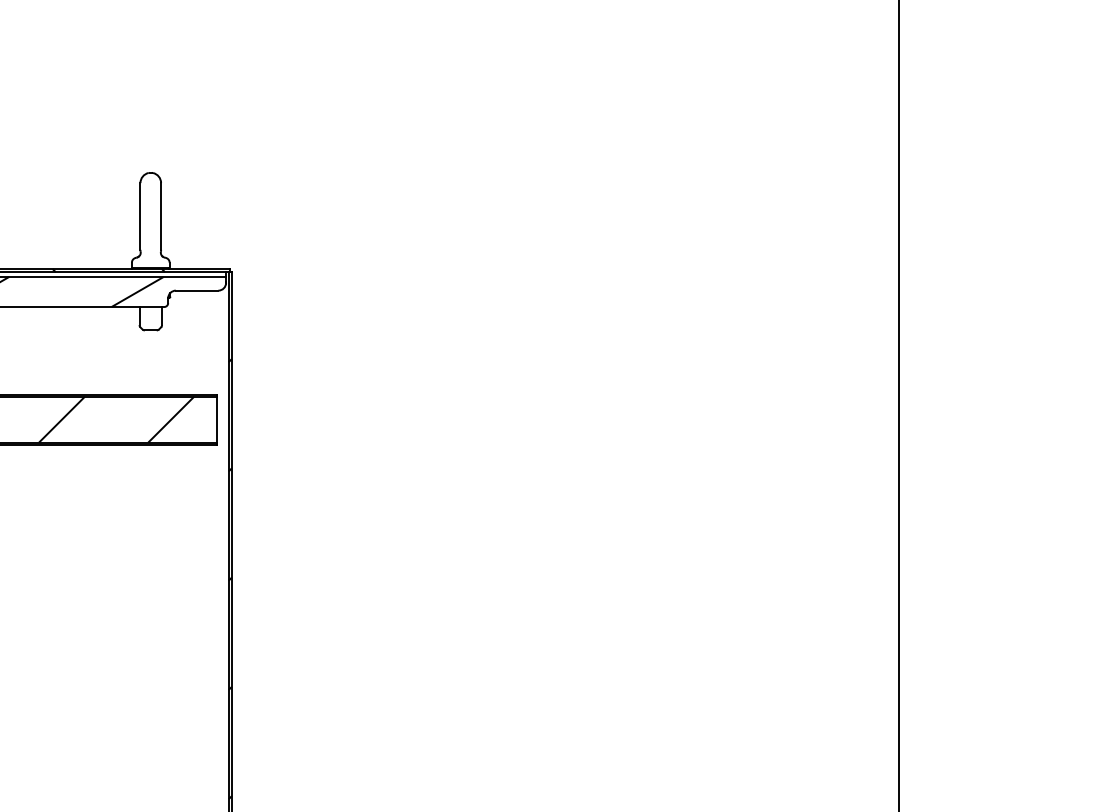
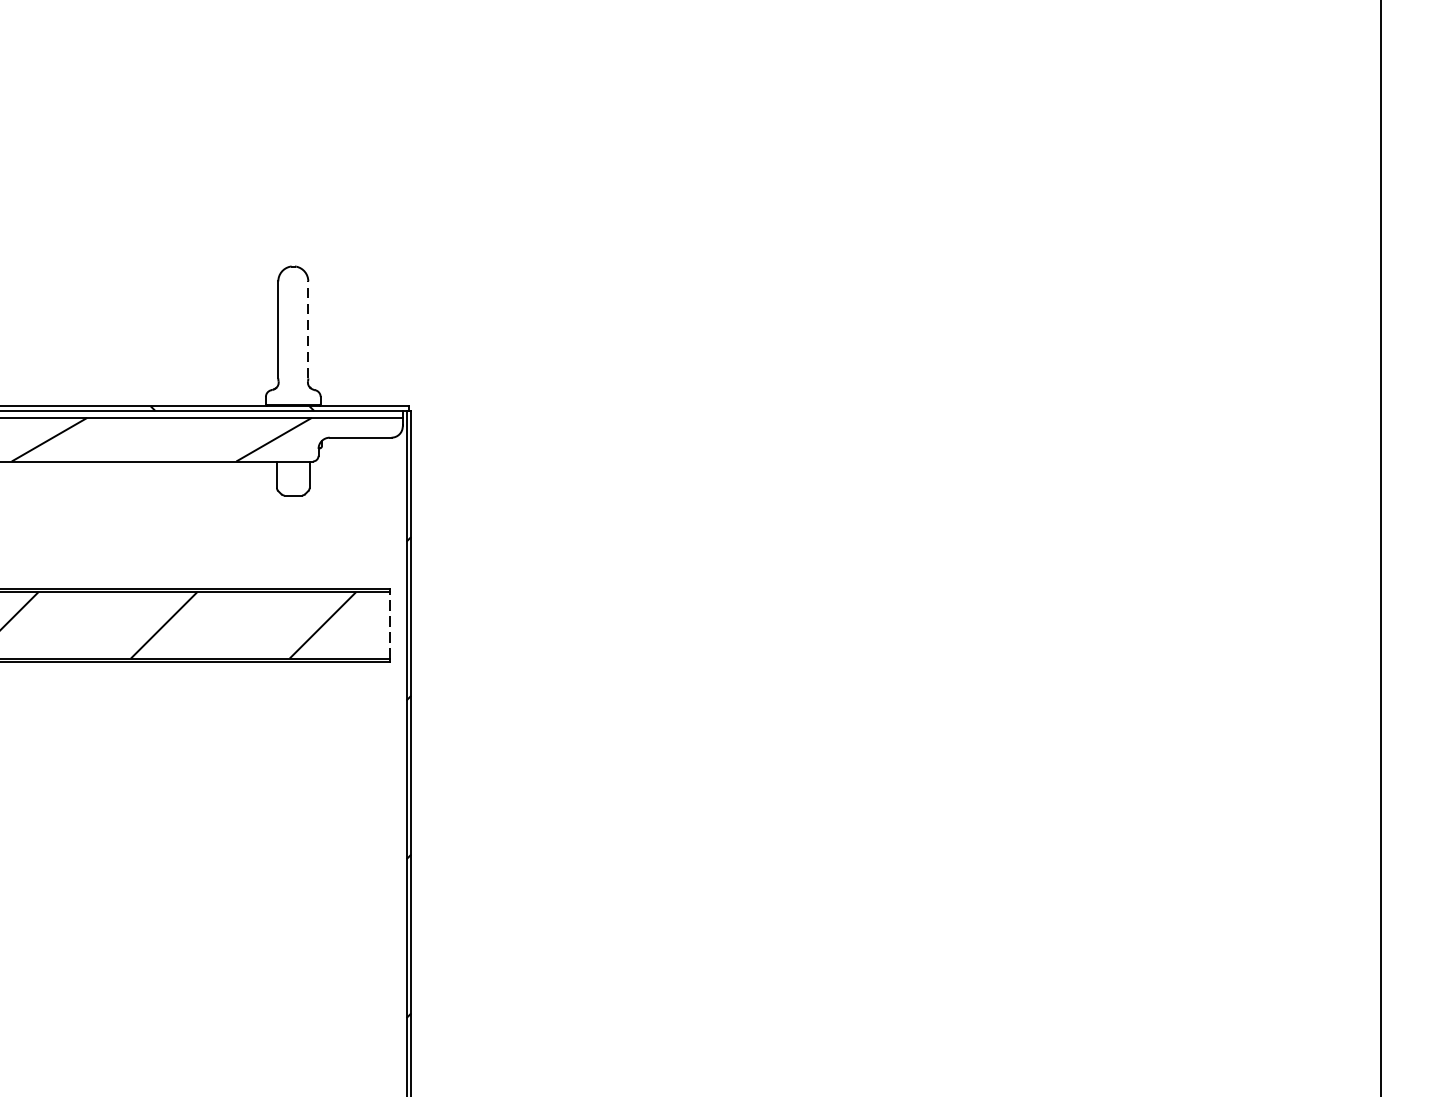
line: (161, 215) -> (308, 328), solid -> dashed
line: (217, 419) -> (390, 624), solid -> dashed

